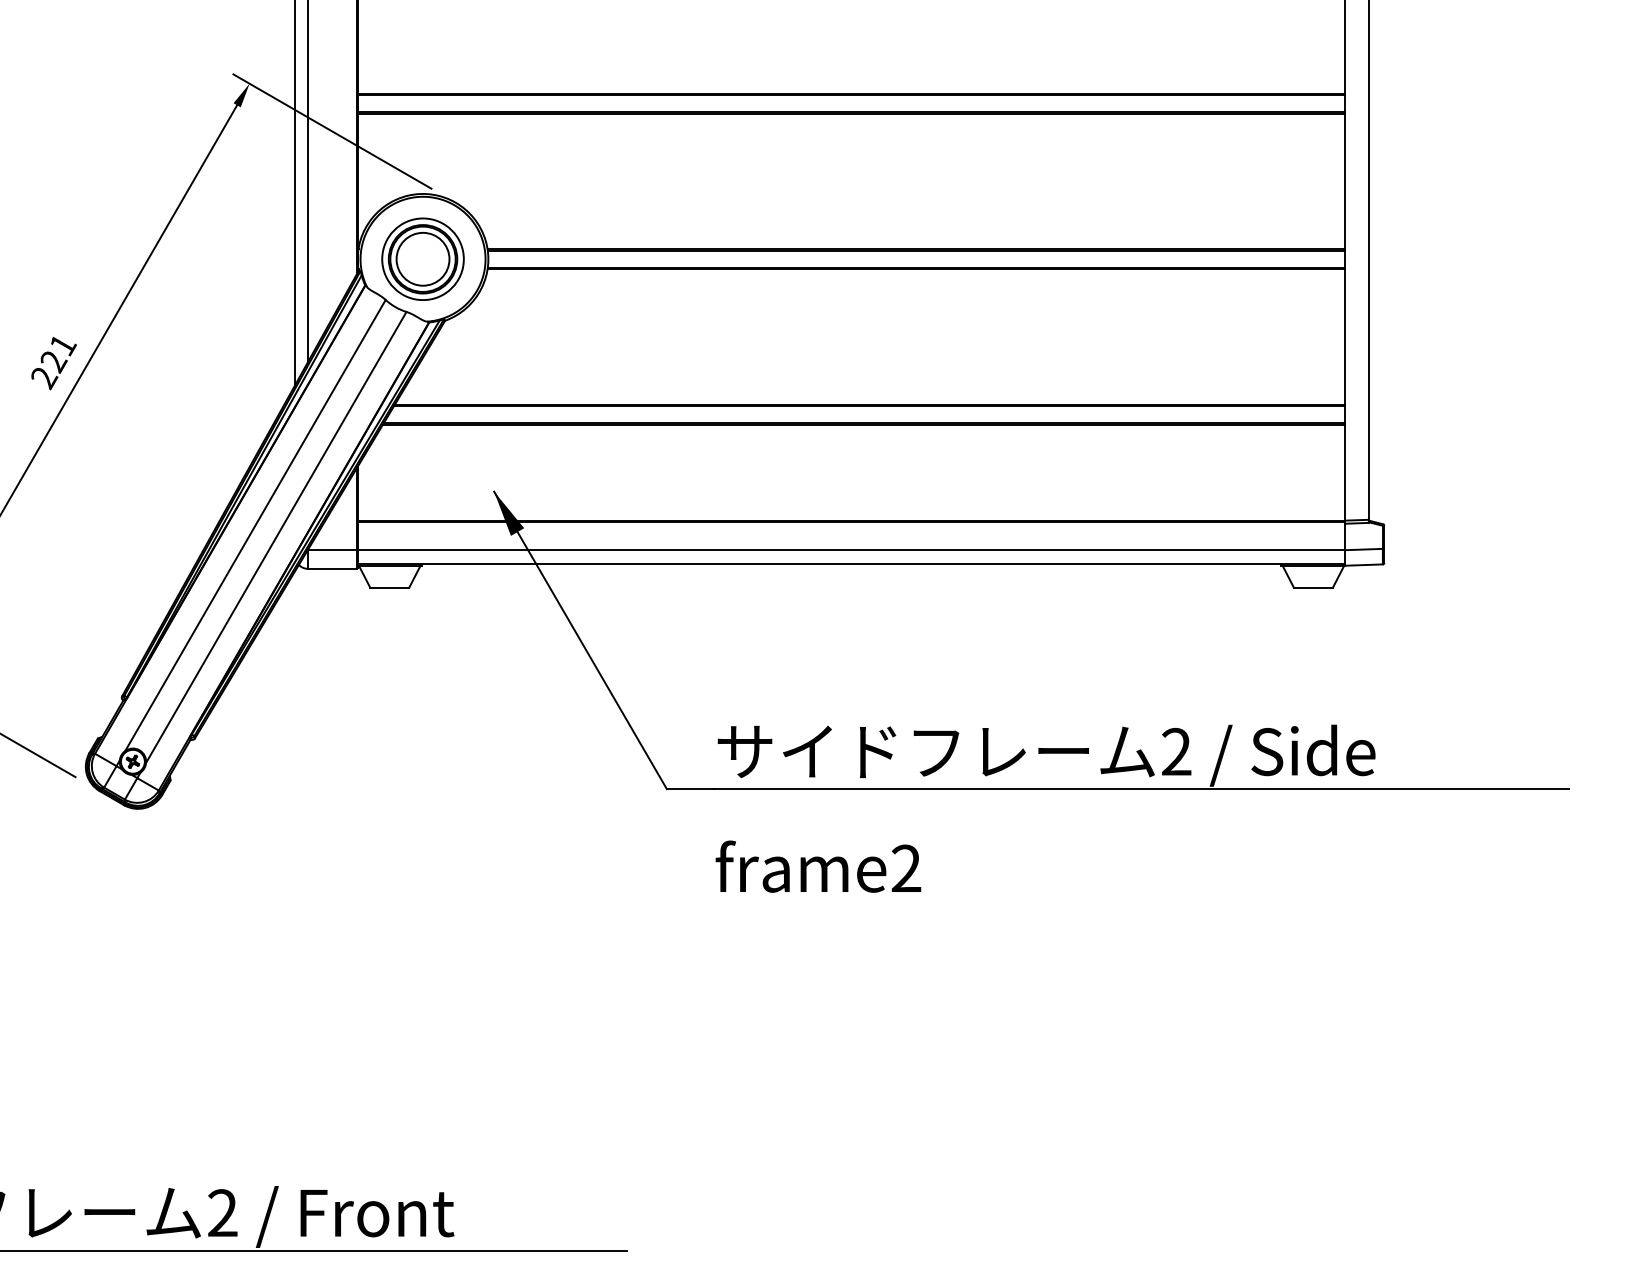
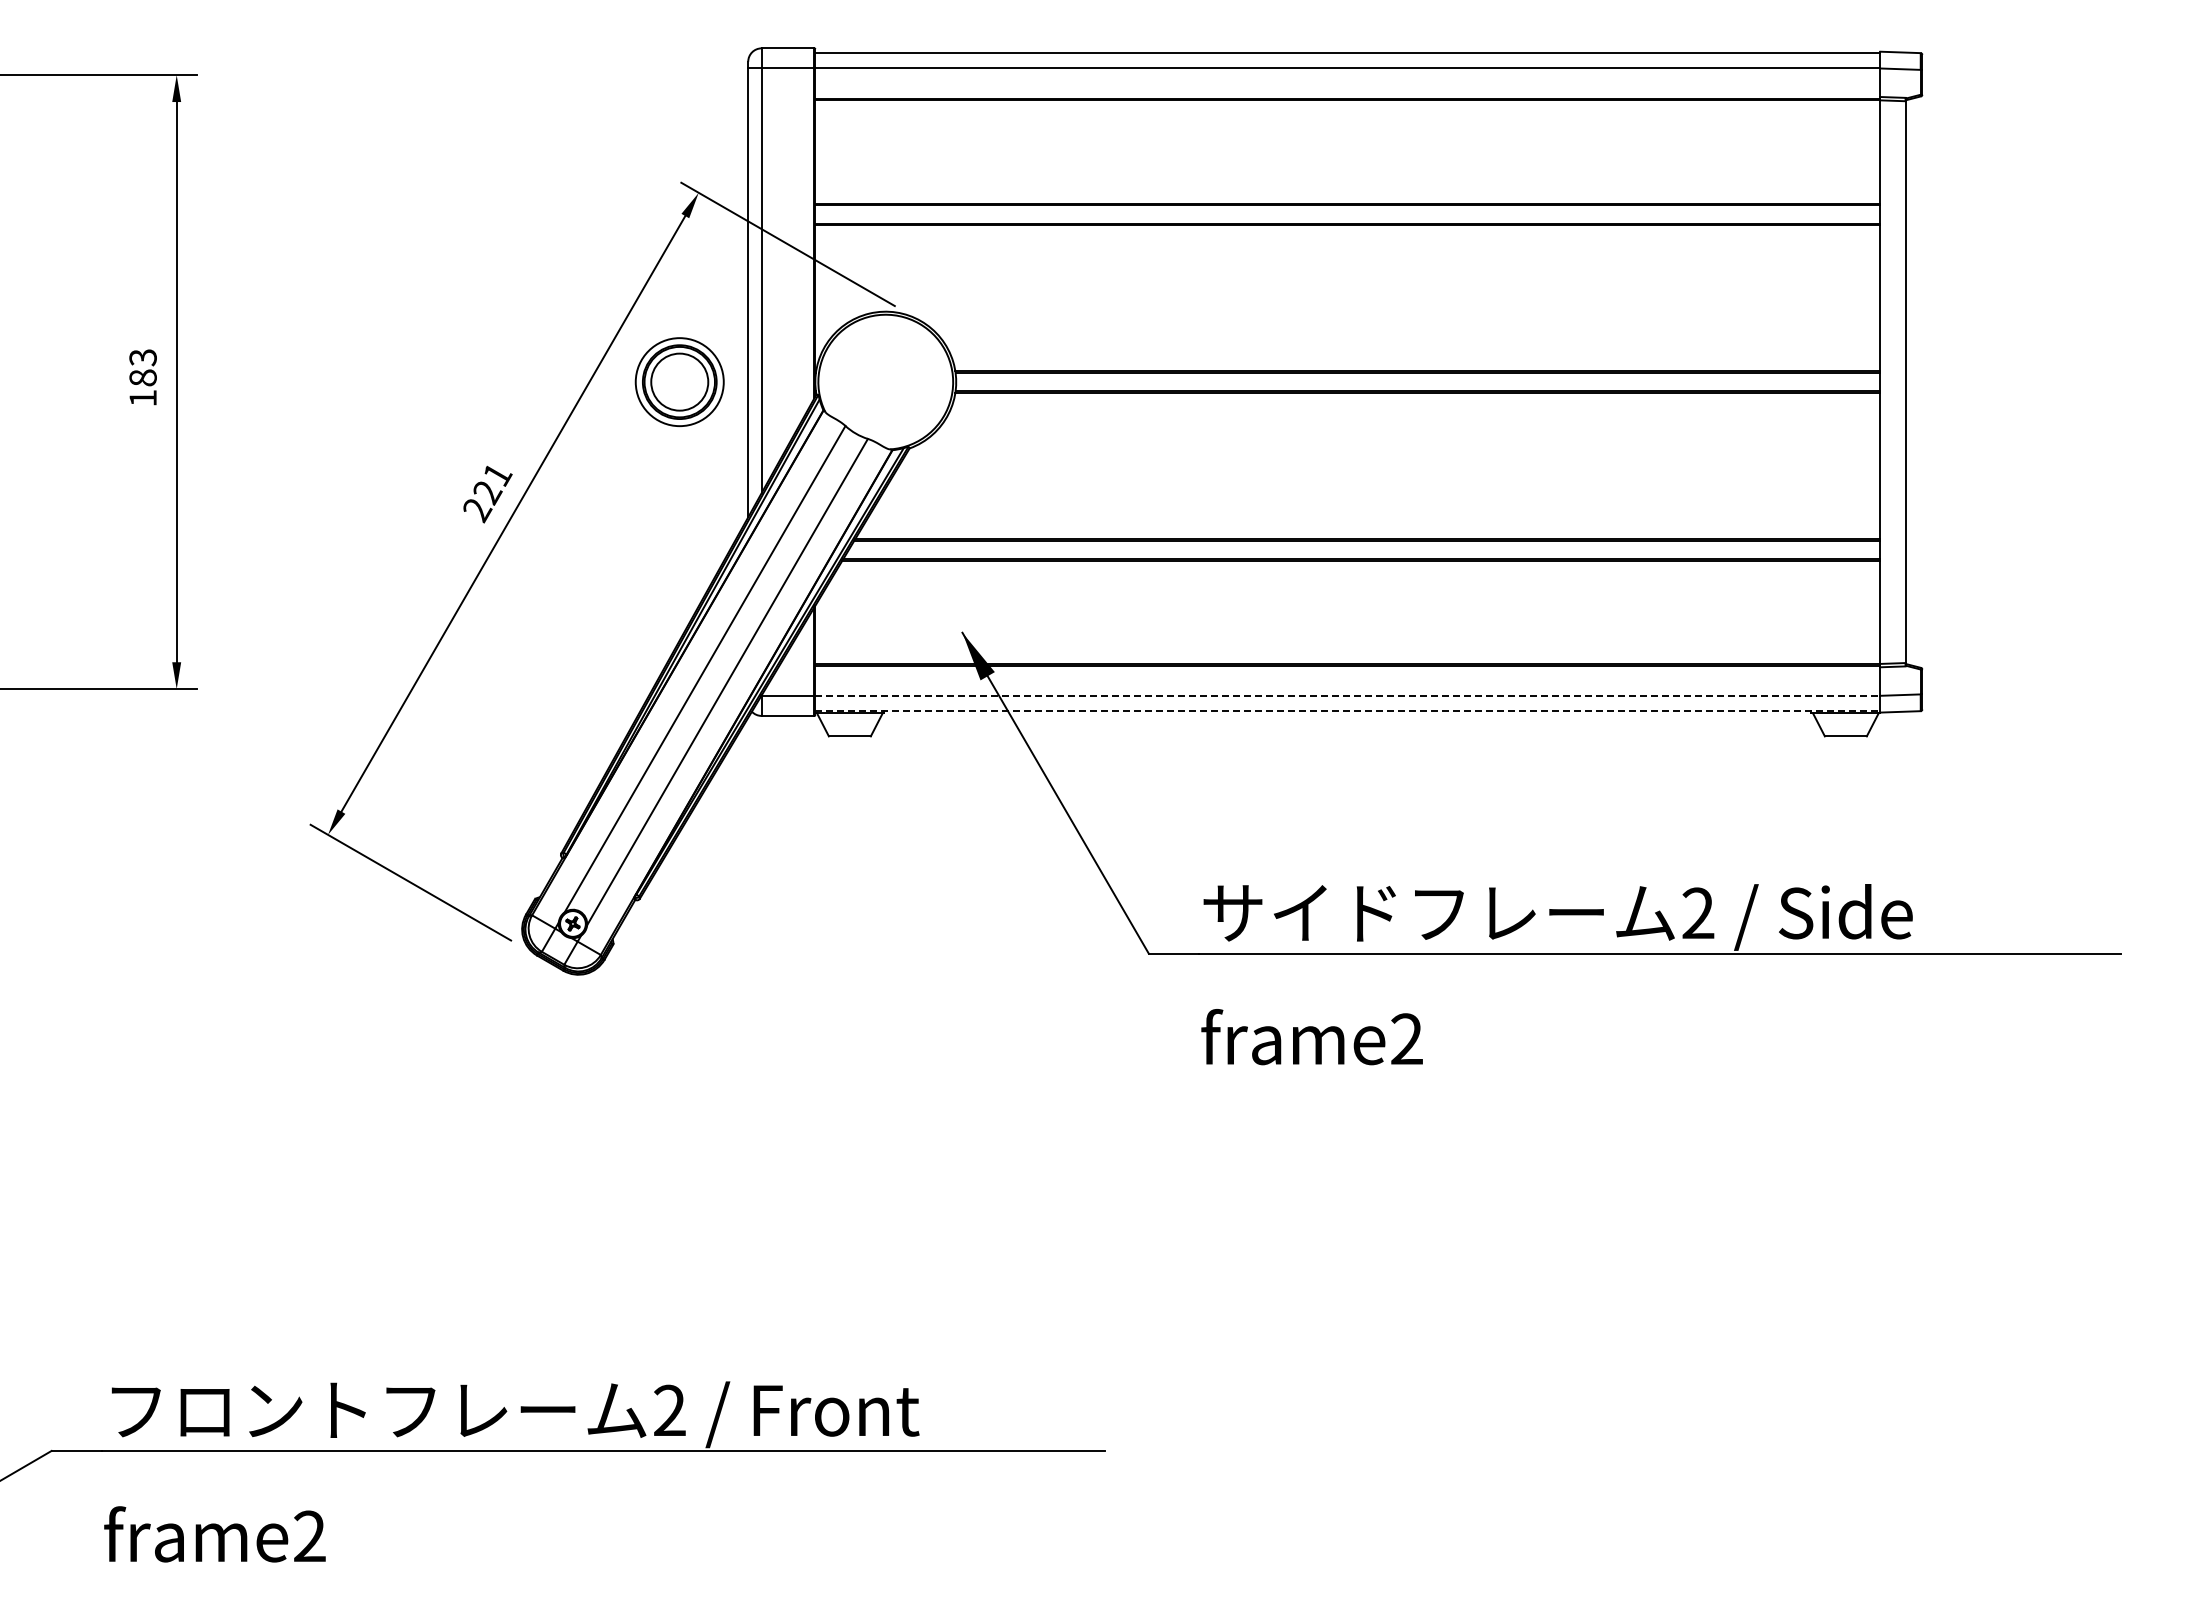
part: (422, 258) -> (679, 381), moved
line: (851, 549) -> (1347, 695), solid -> dashed
line: (851, 563) -> (1347, 710), solid -> dashed

